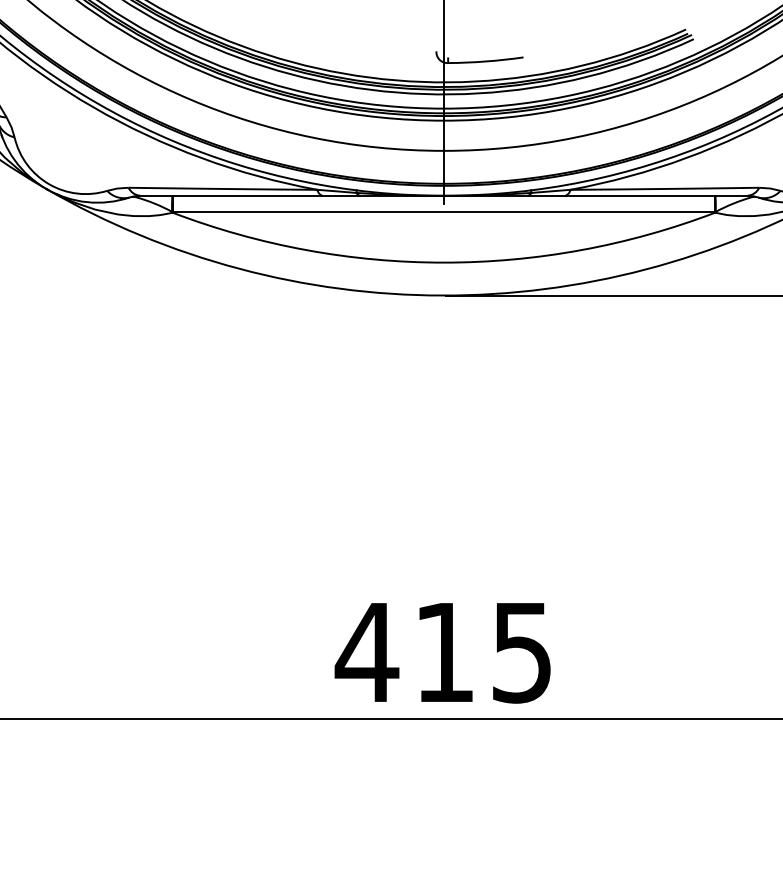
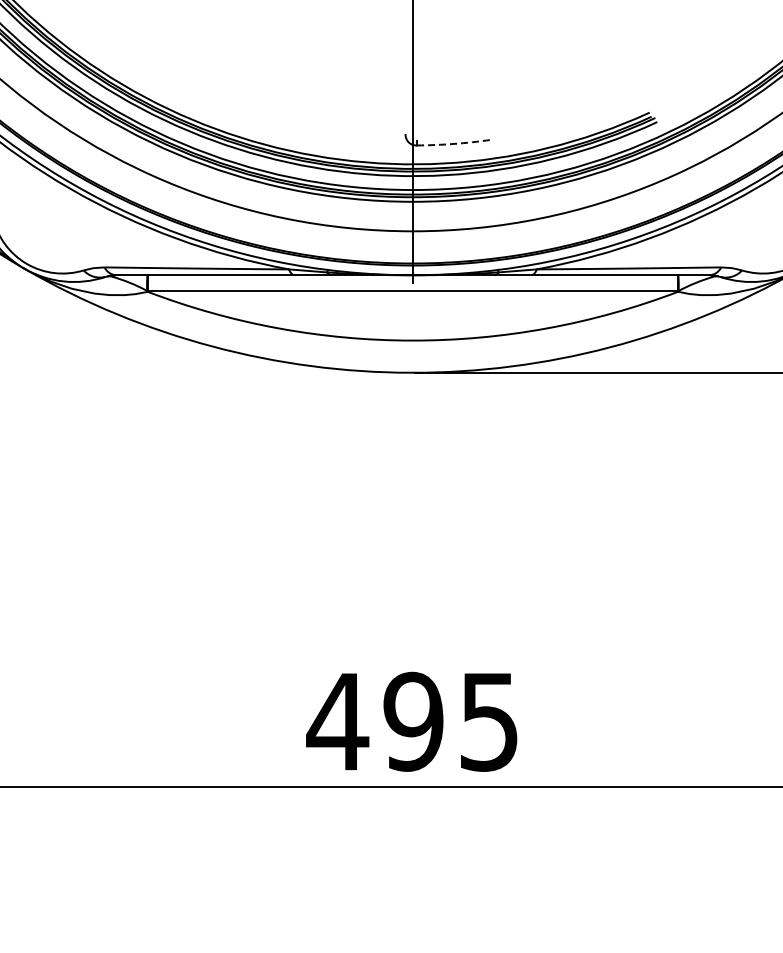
arc: (486, 61) -> (454, 143), solid -> dashed
text: (444, 652) -> (413, 721), 415 -> 495

